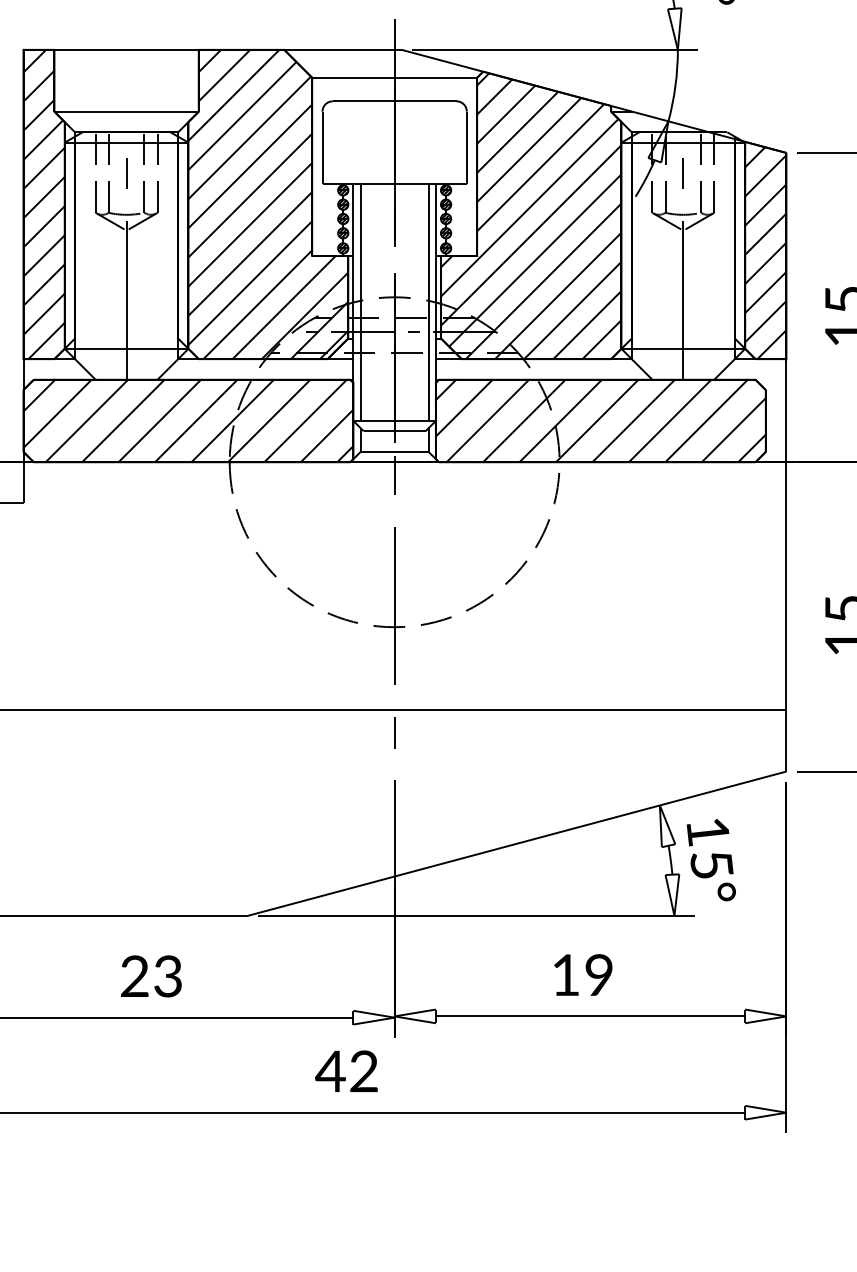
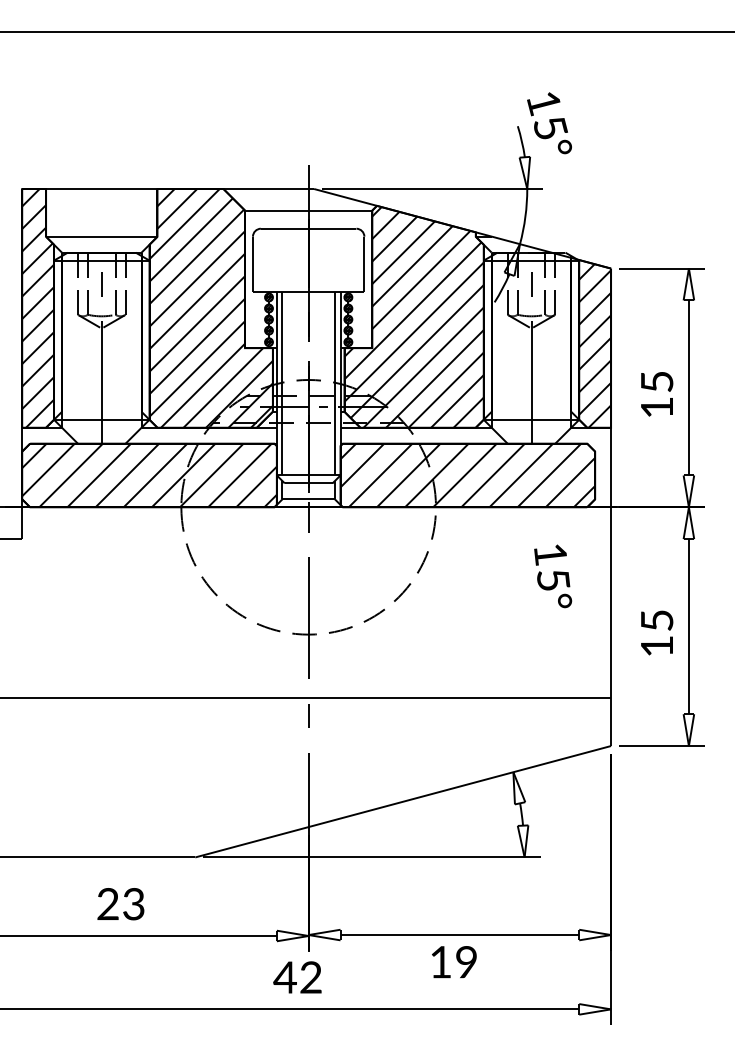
text: (711, 860) -> (553, 576), moved
text: (583, 975) -> (454, 962), moved
text: (346, 1071) -> (297, 977), moved

